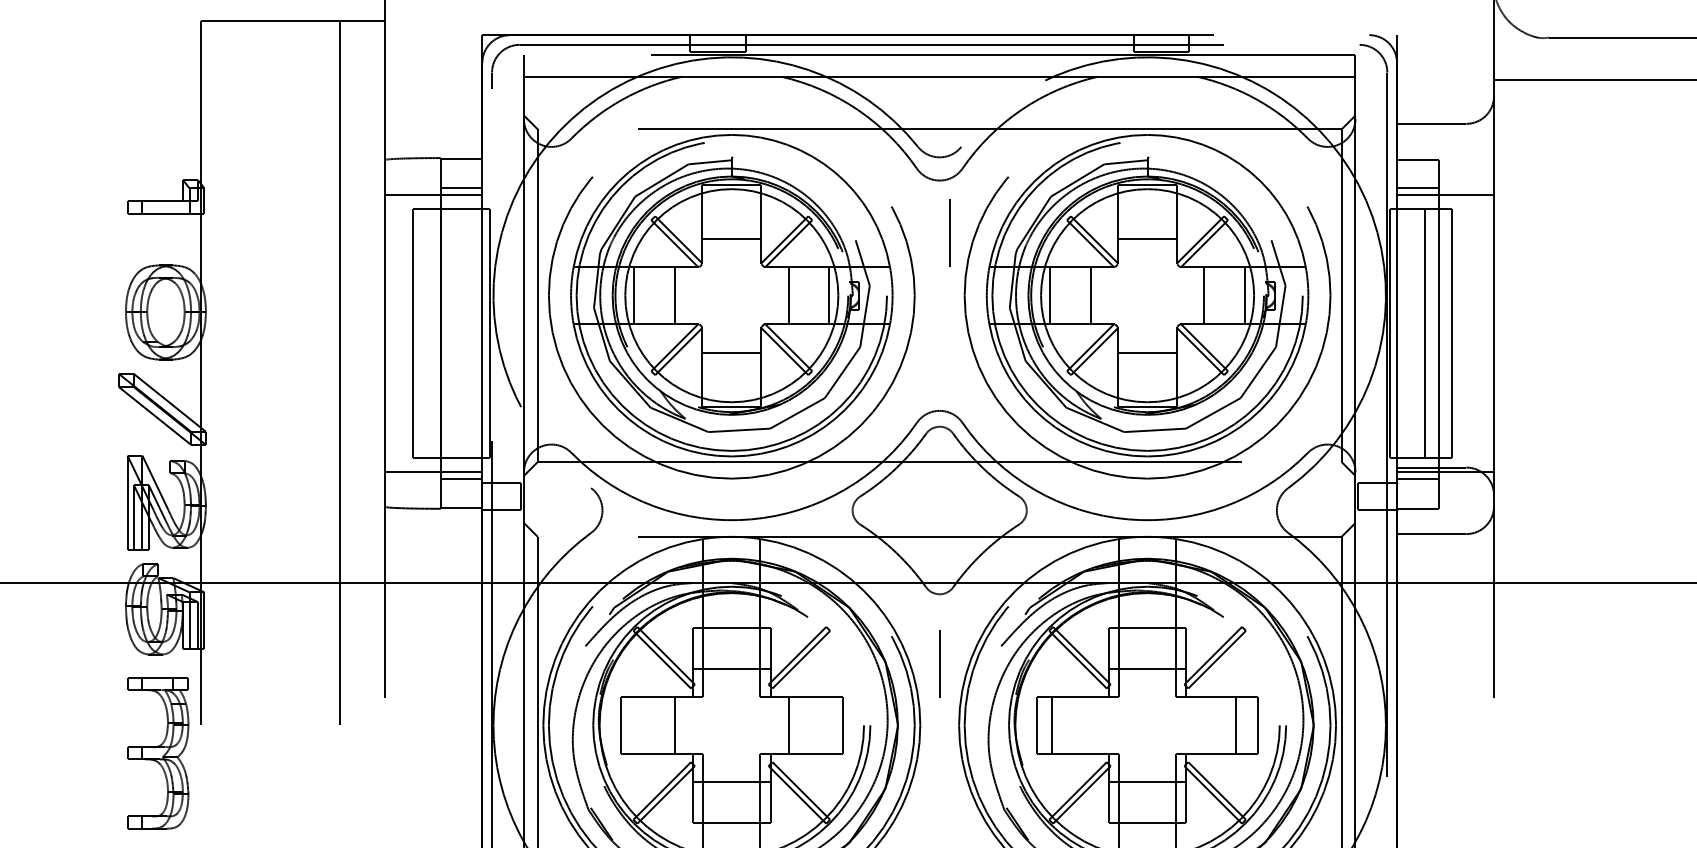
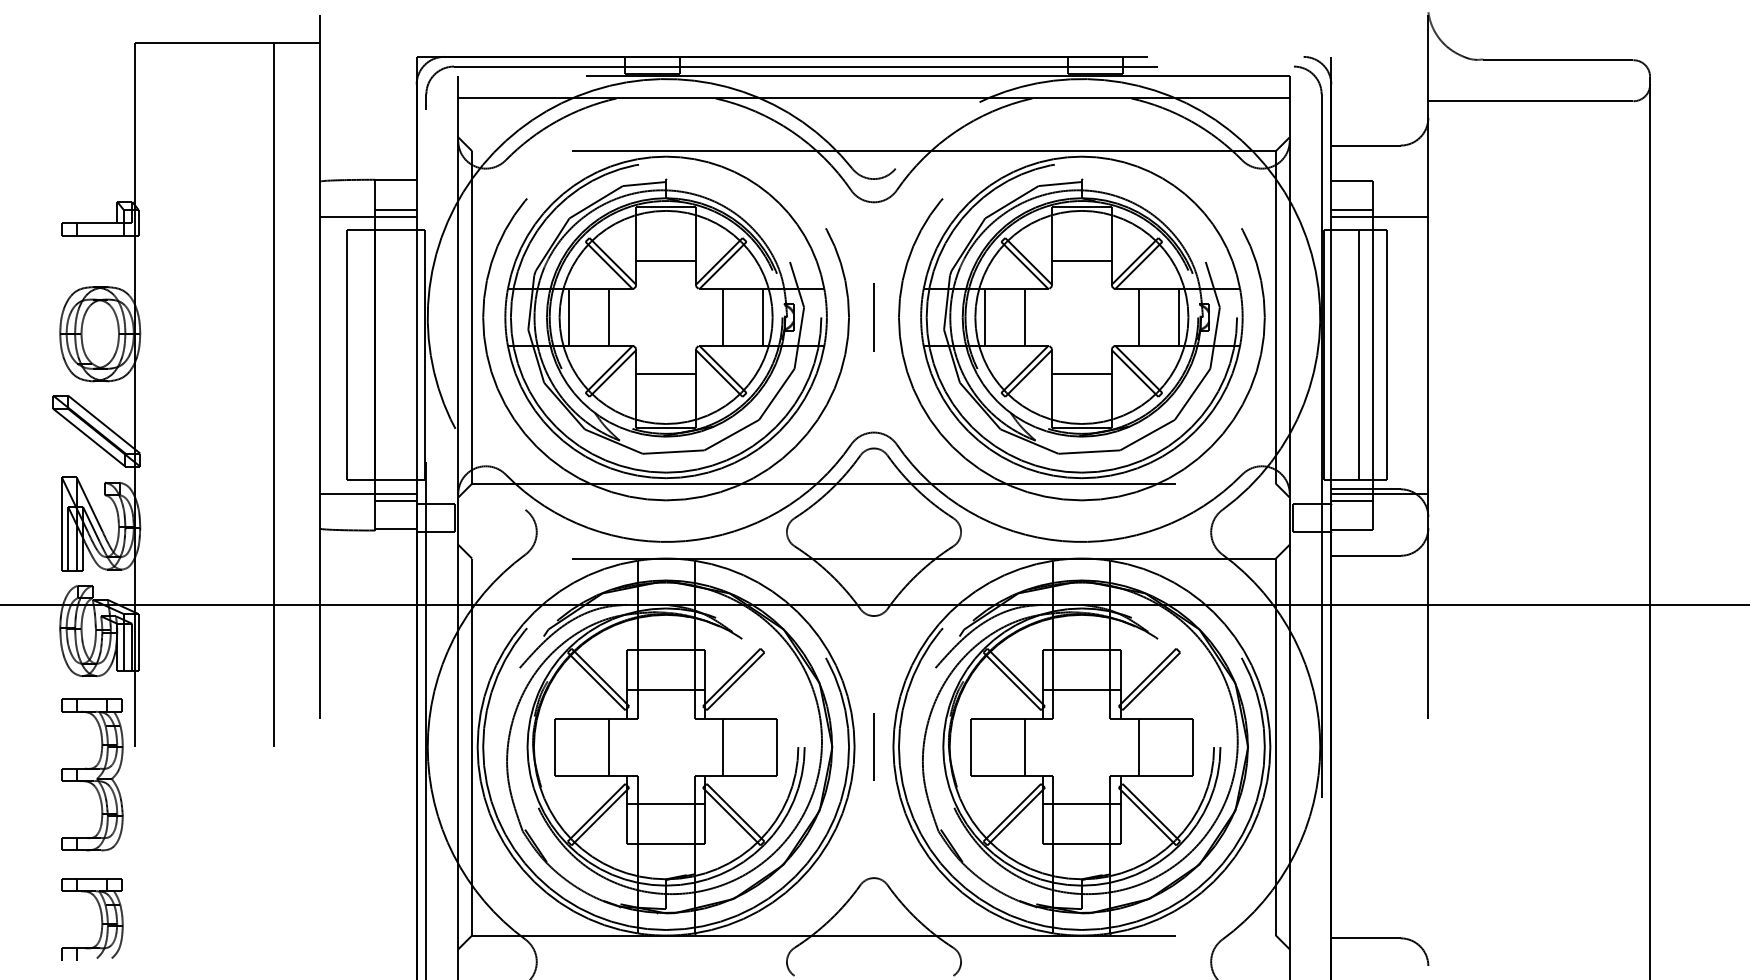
line: (949, 232) -> (873, 317), moved
line: (939, 663) -> (873, 746), moved
line: (1052, 724) -> (1025, 746), moved
line: (1236, 724) -> (1138, 746), moved

